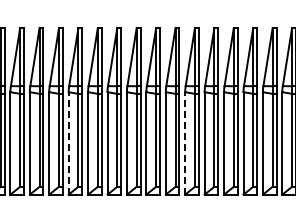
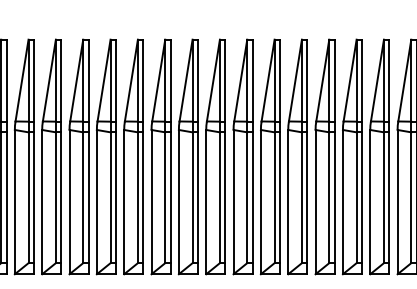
line: (68, 142) -> (96, 200), dashed -> solid
line: (185, 142) -> (261, 200), dashed -> solid

